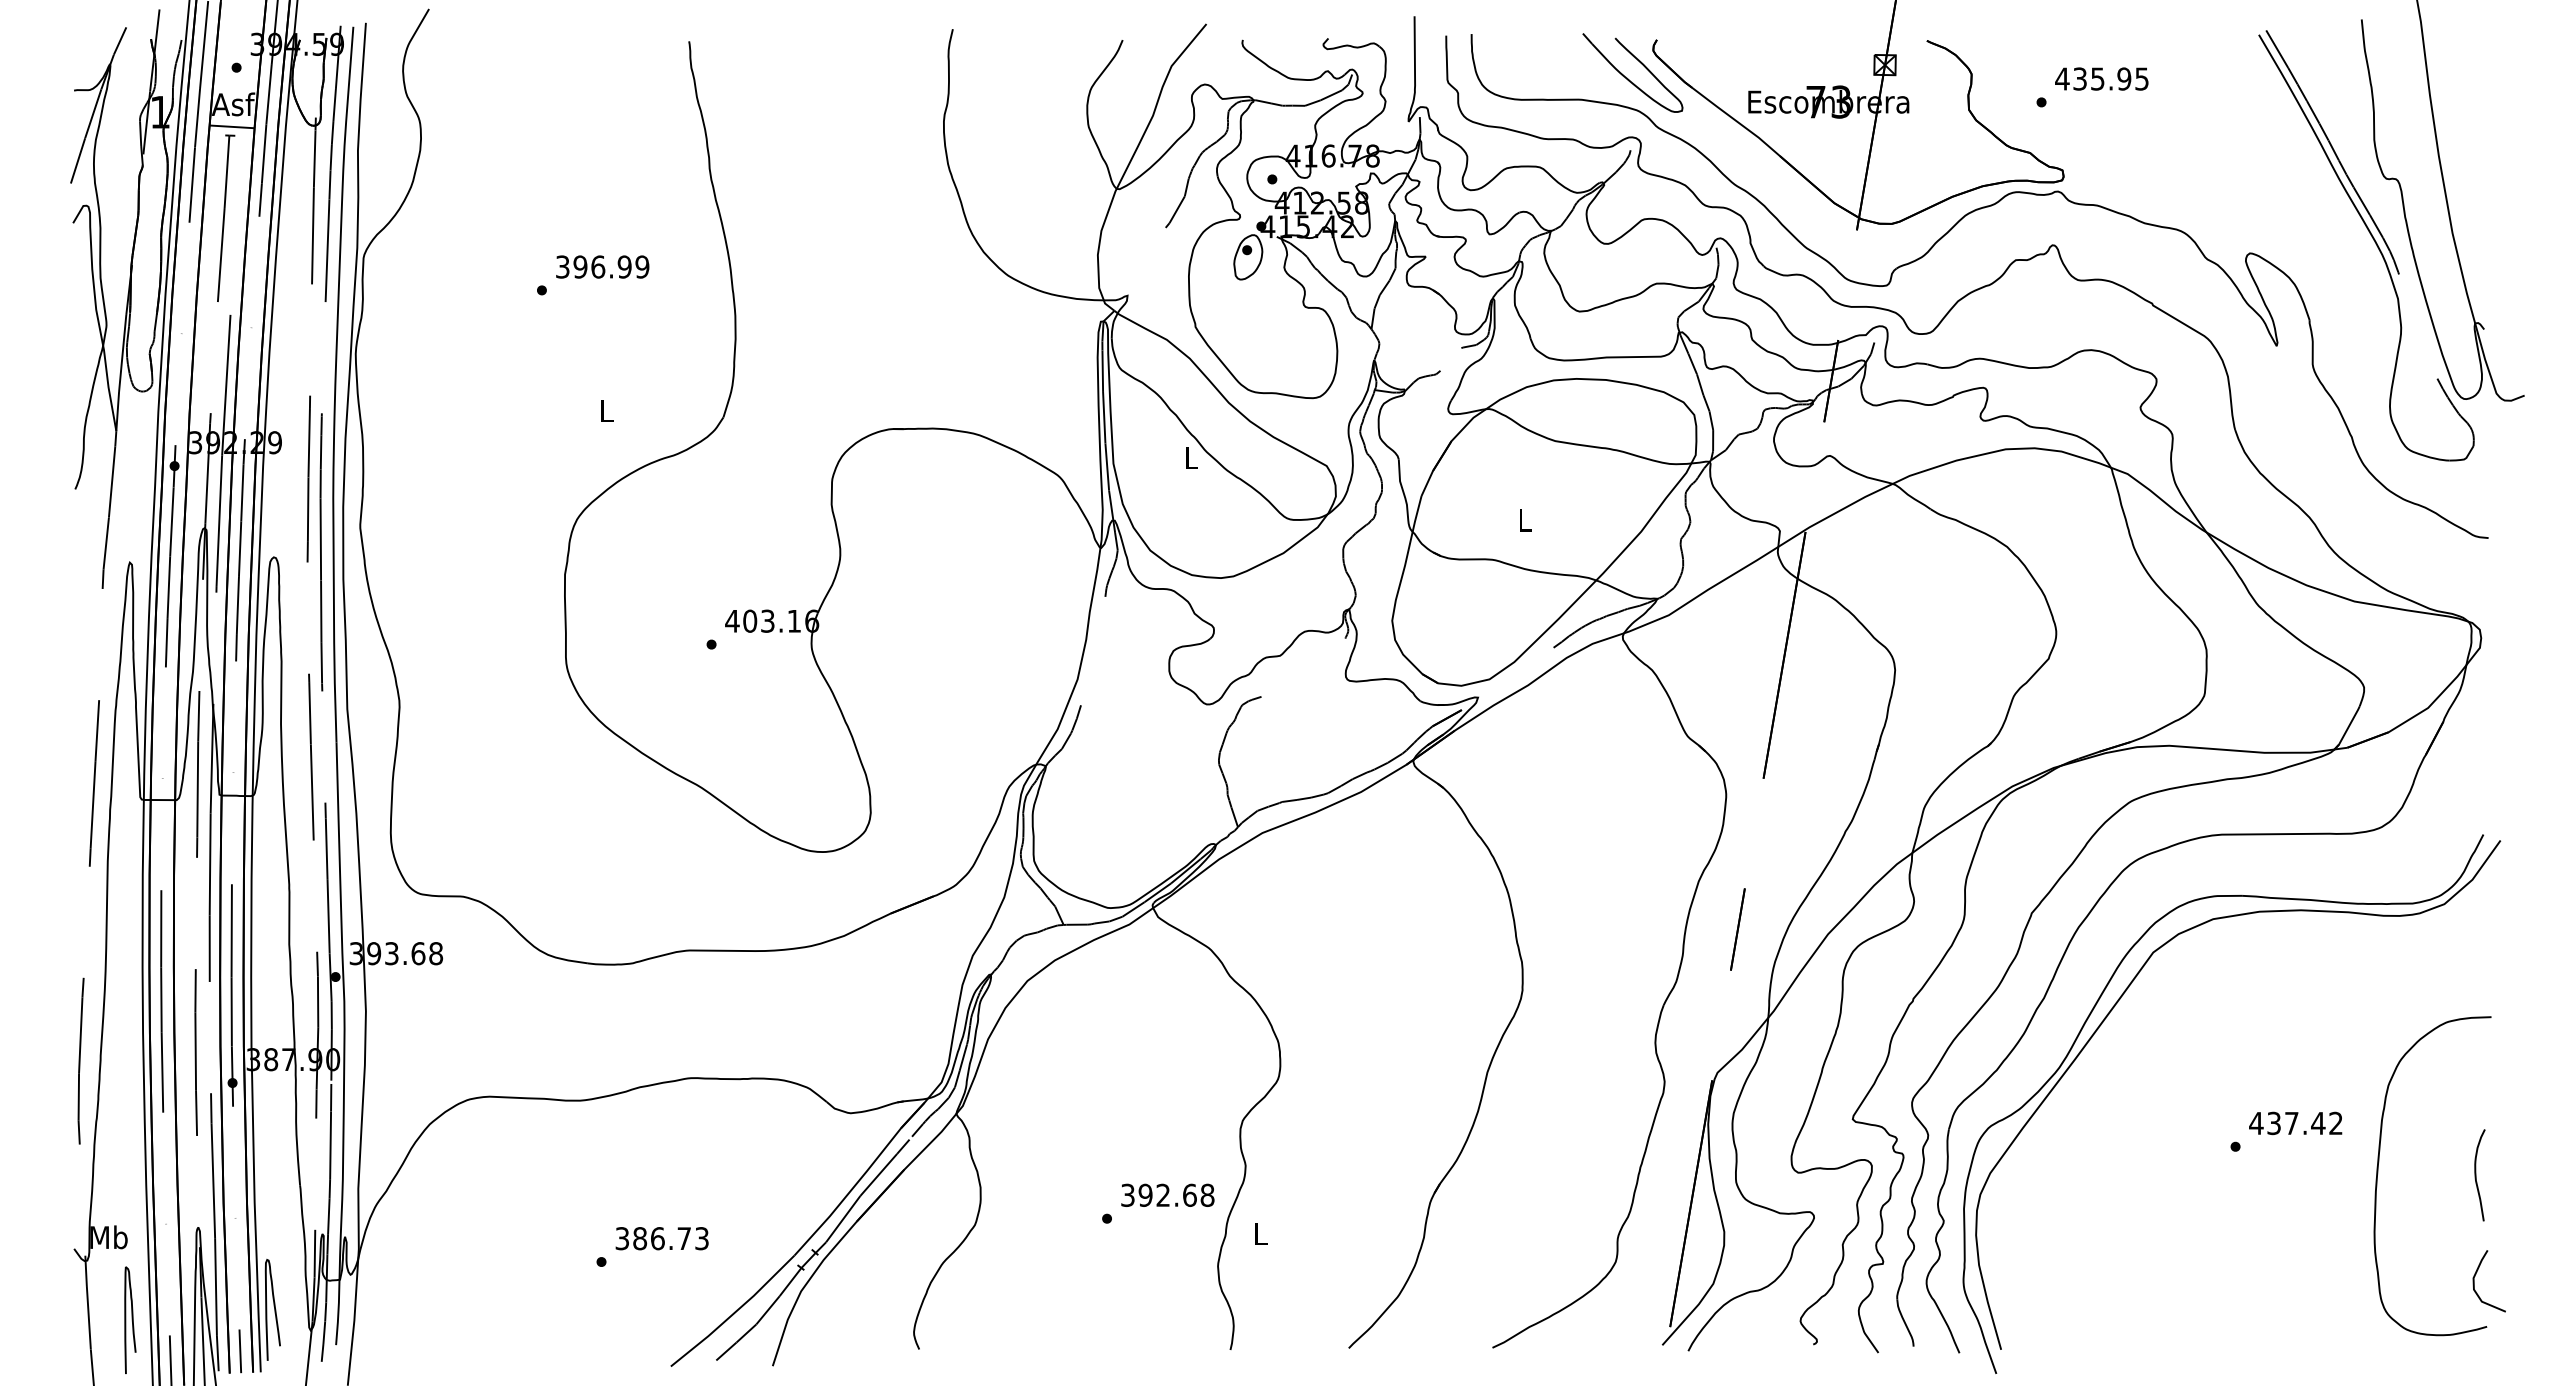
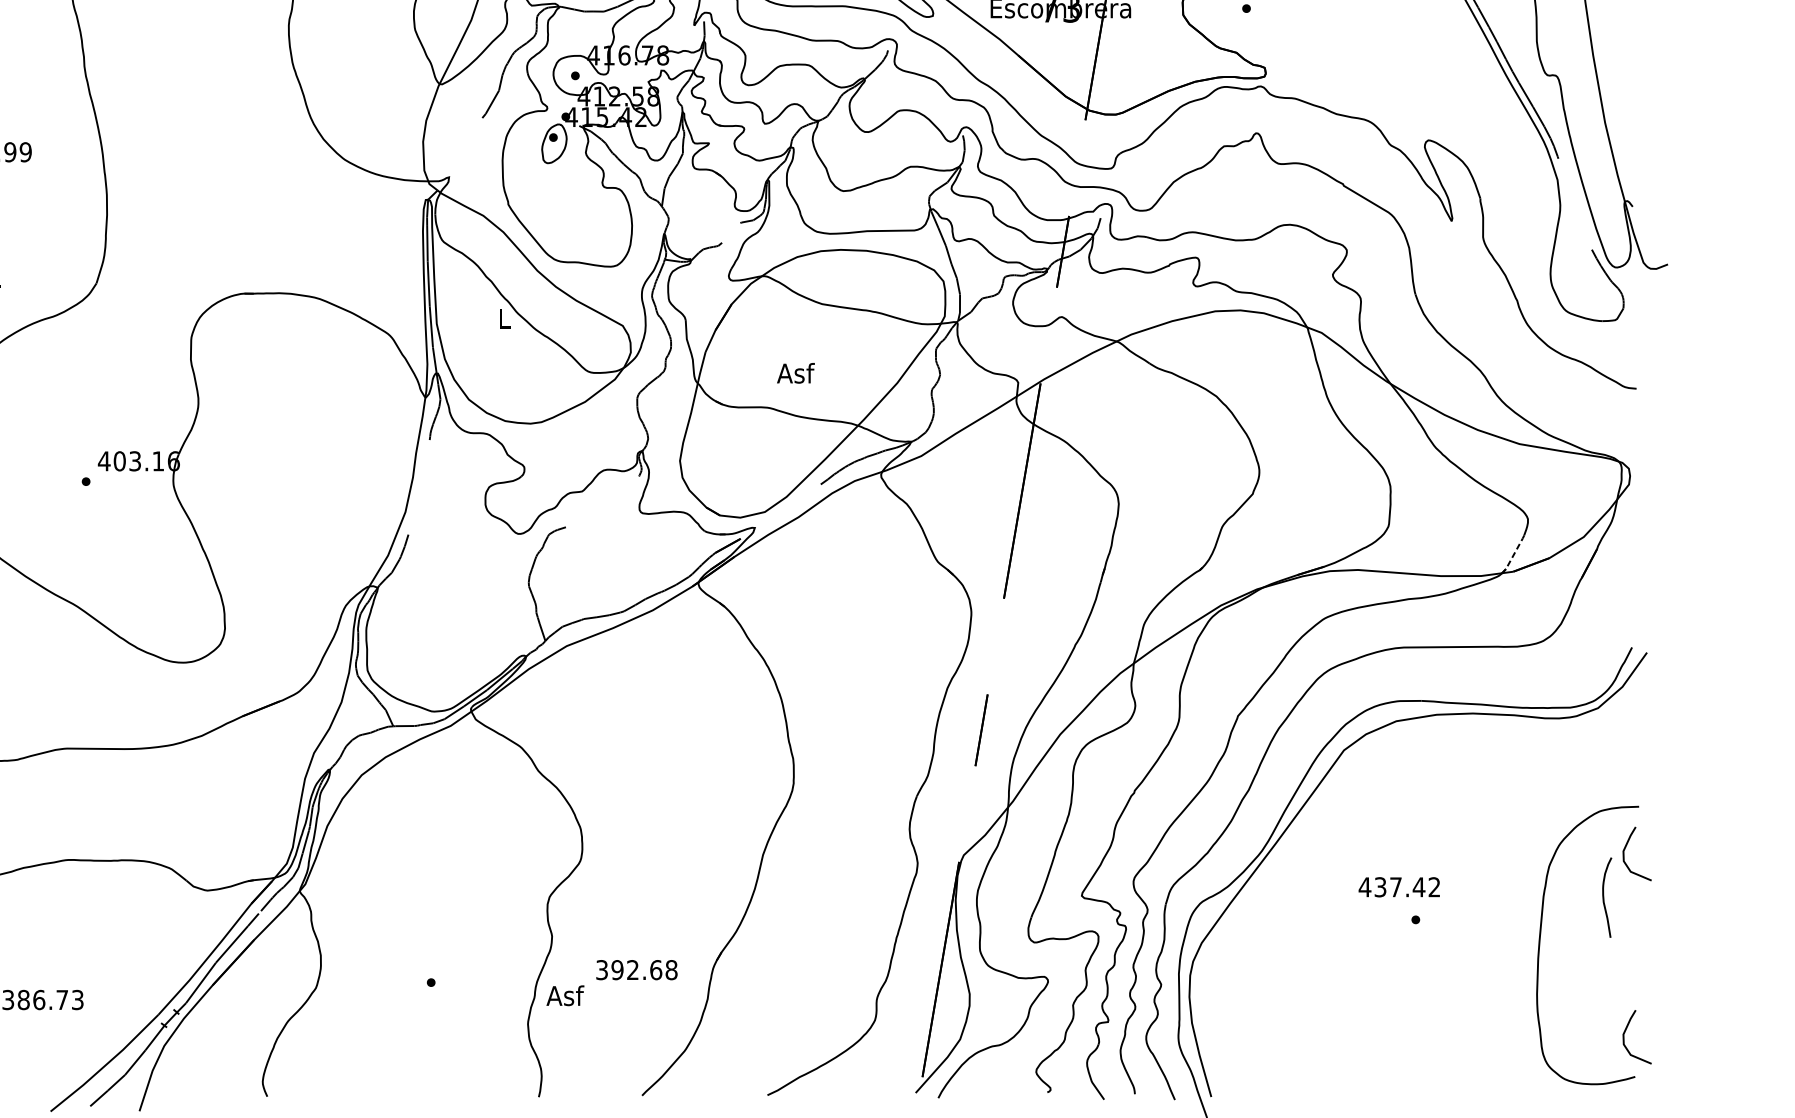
text: (1524, 520) -> (795, 373), L -> Asf
line: (2347, 728) -> (1513, 554), solid -> dashed
curve: (2476, 1064) -> (1626, 848), added
text: (2295, 1123) -> (1399, 887), moved
curve: (2476, 1175) -> (1604, 897), moved
text: (1167, 1194) -> (636, 969), moved
text: (1260, 1233) -> (565, 995), L -> Asf

